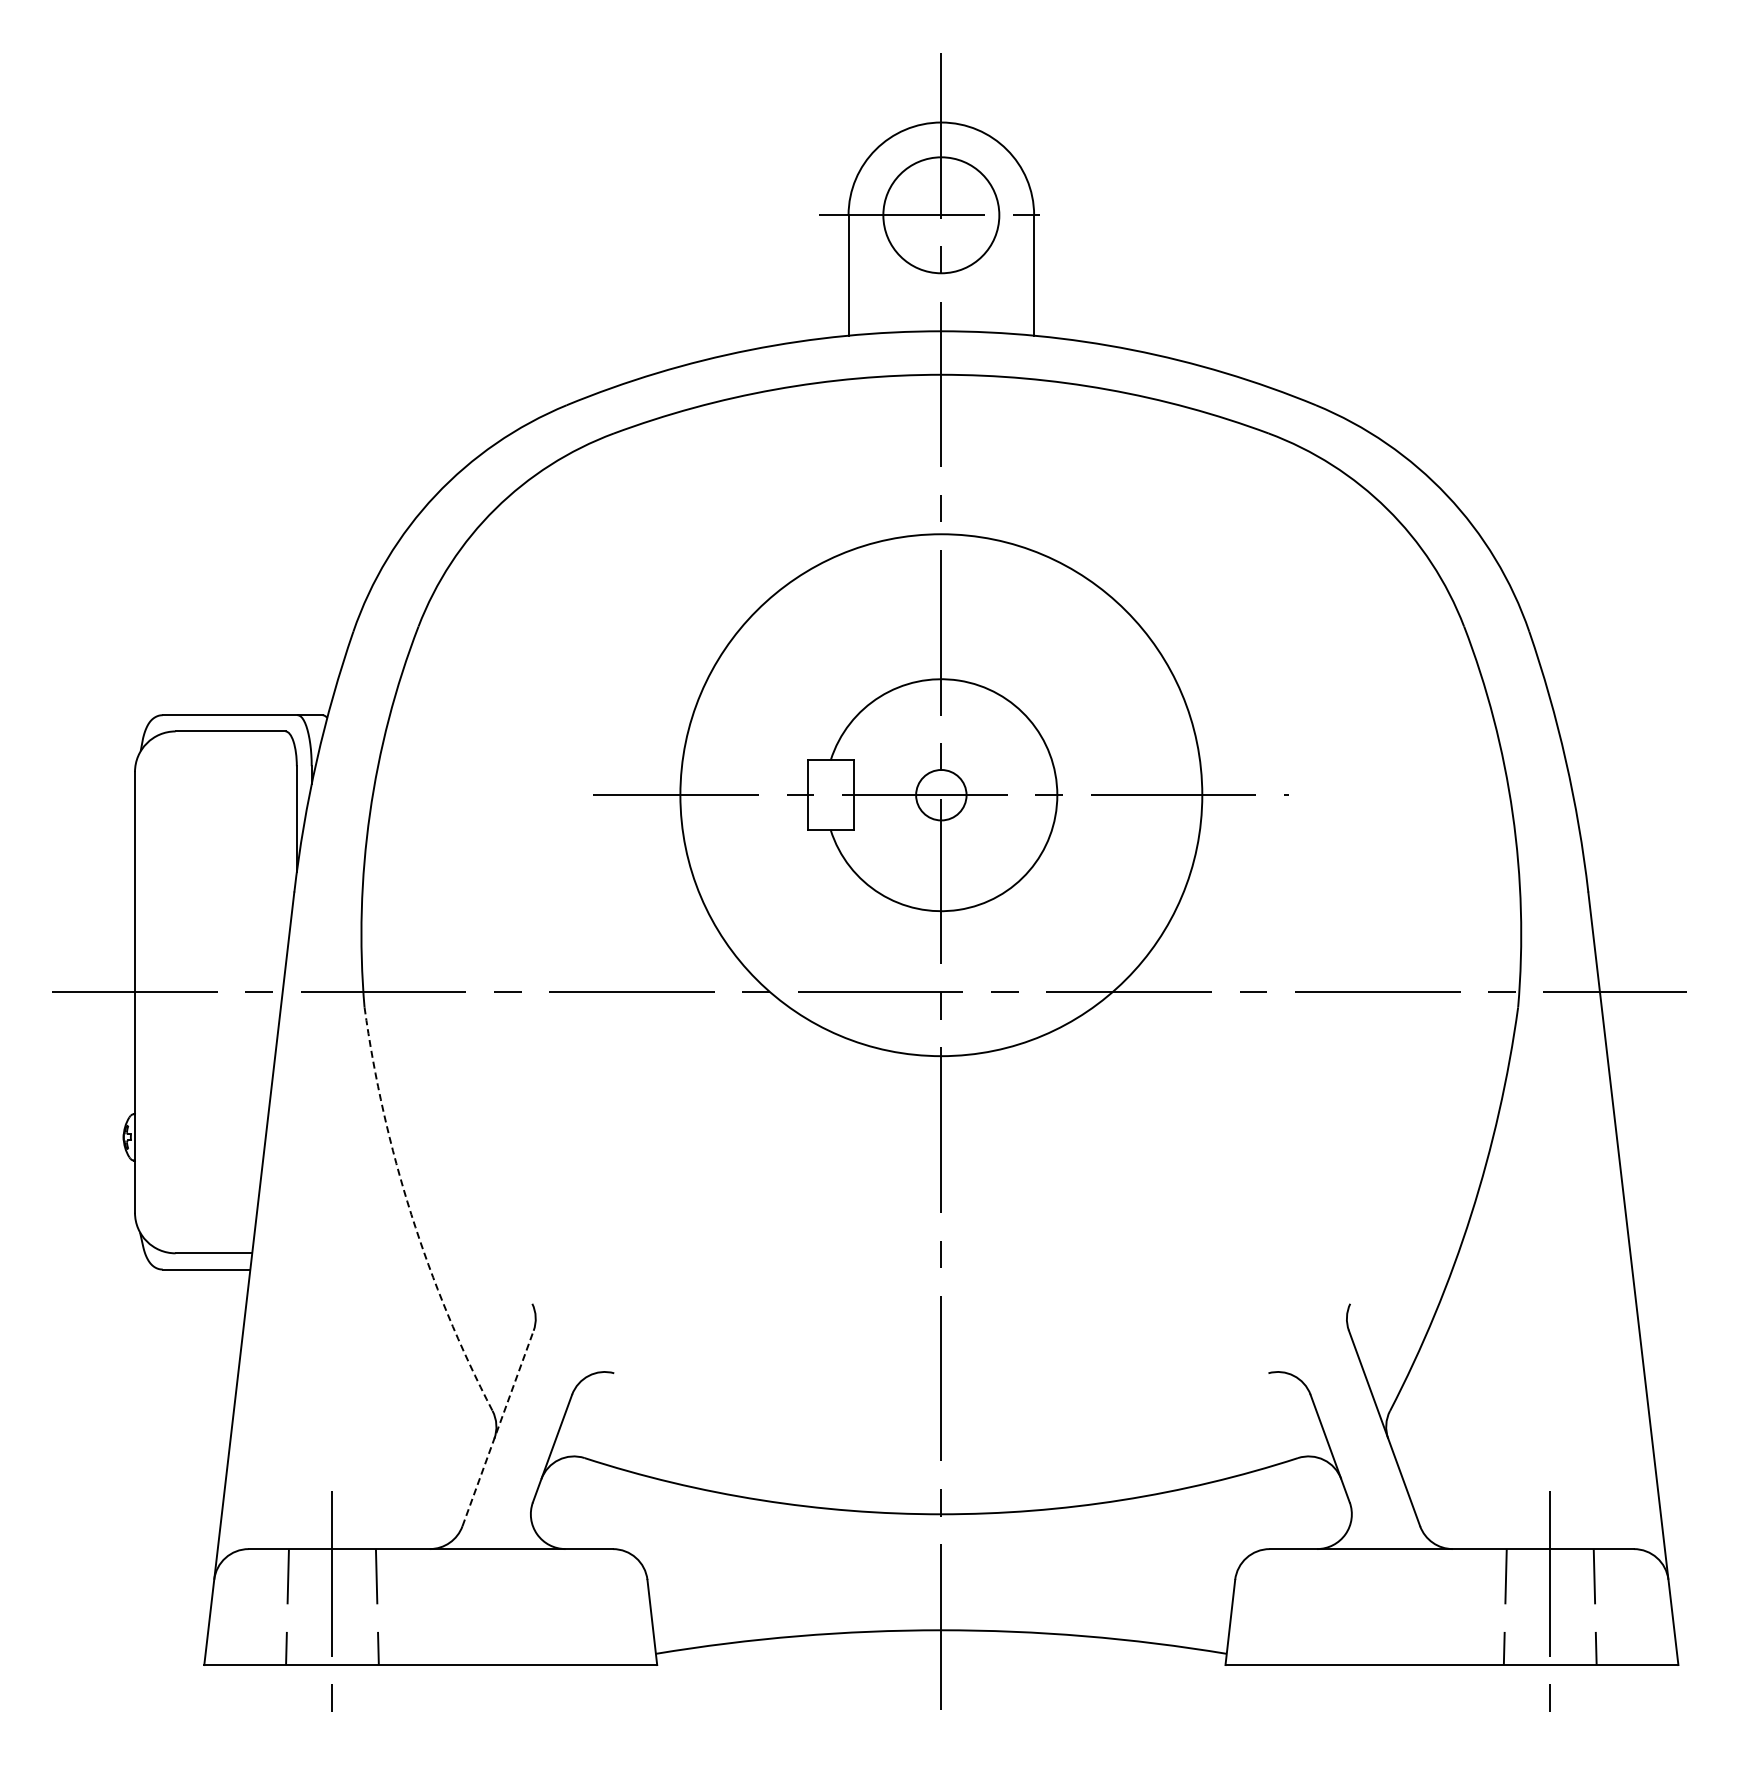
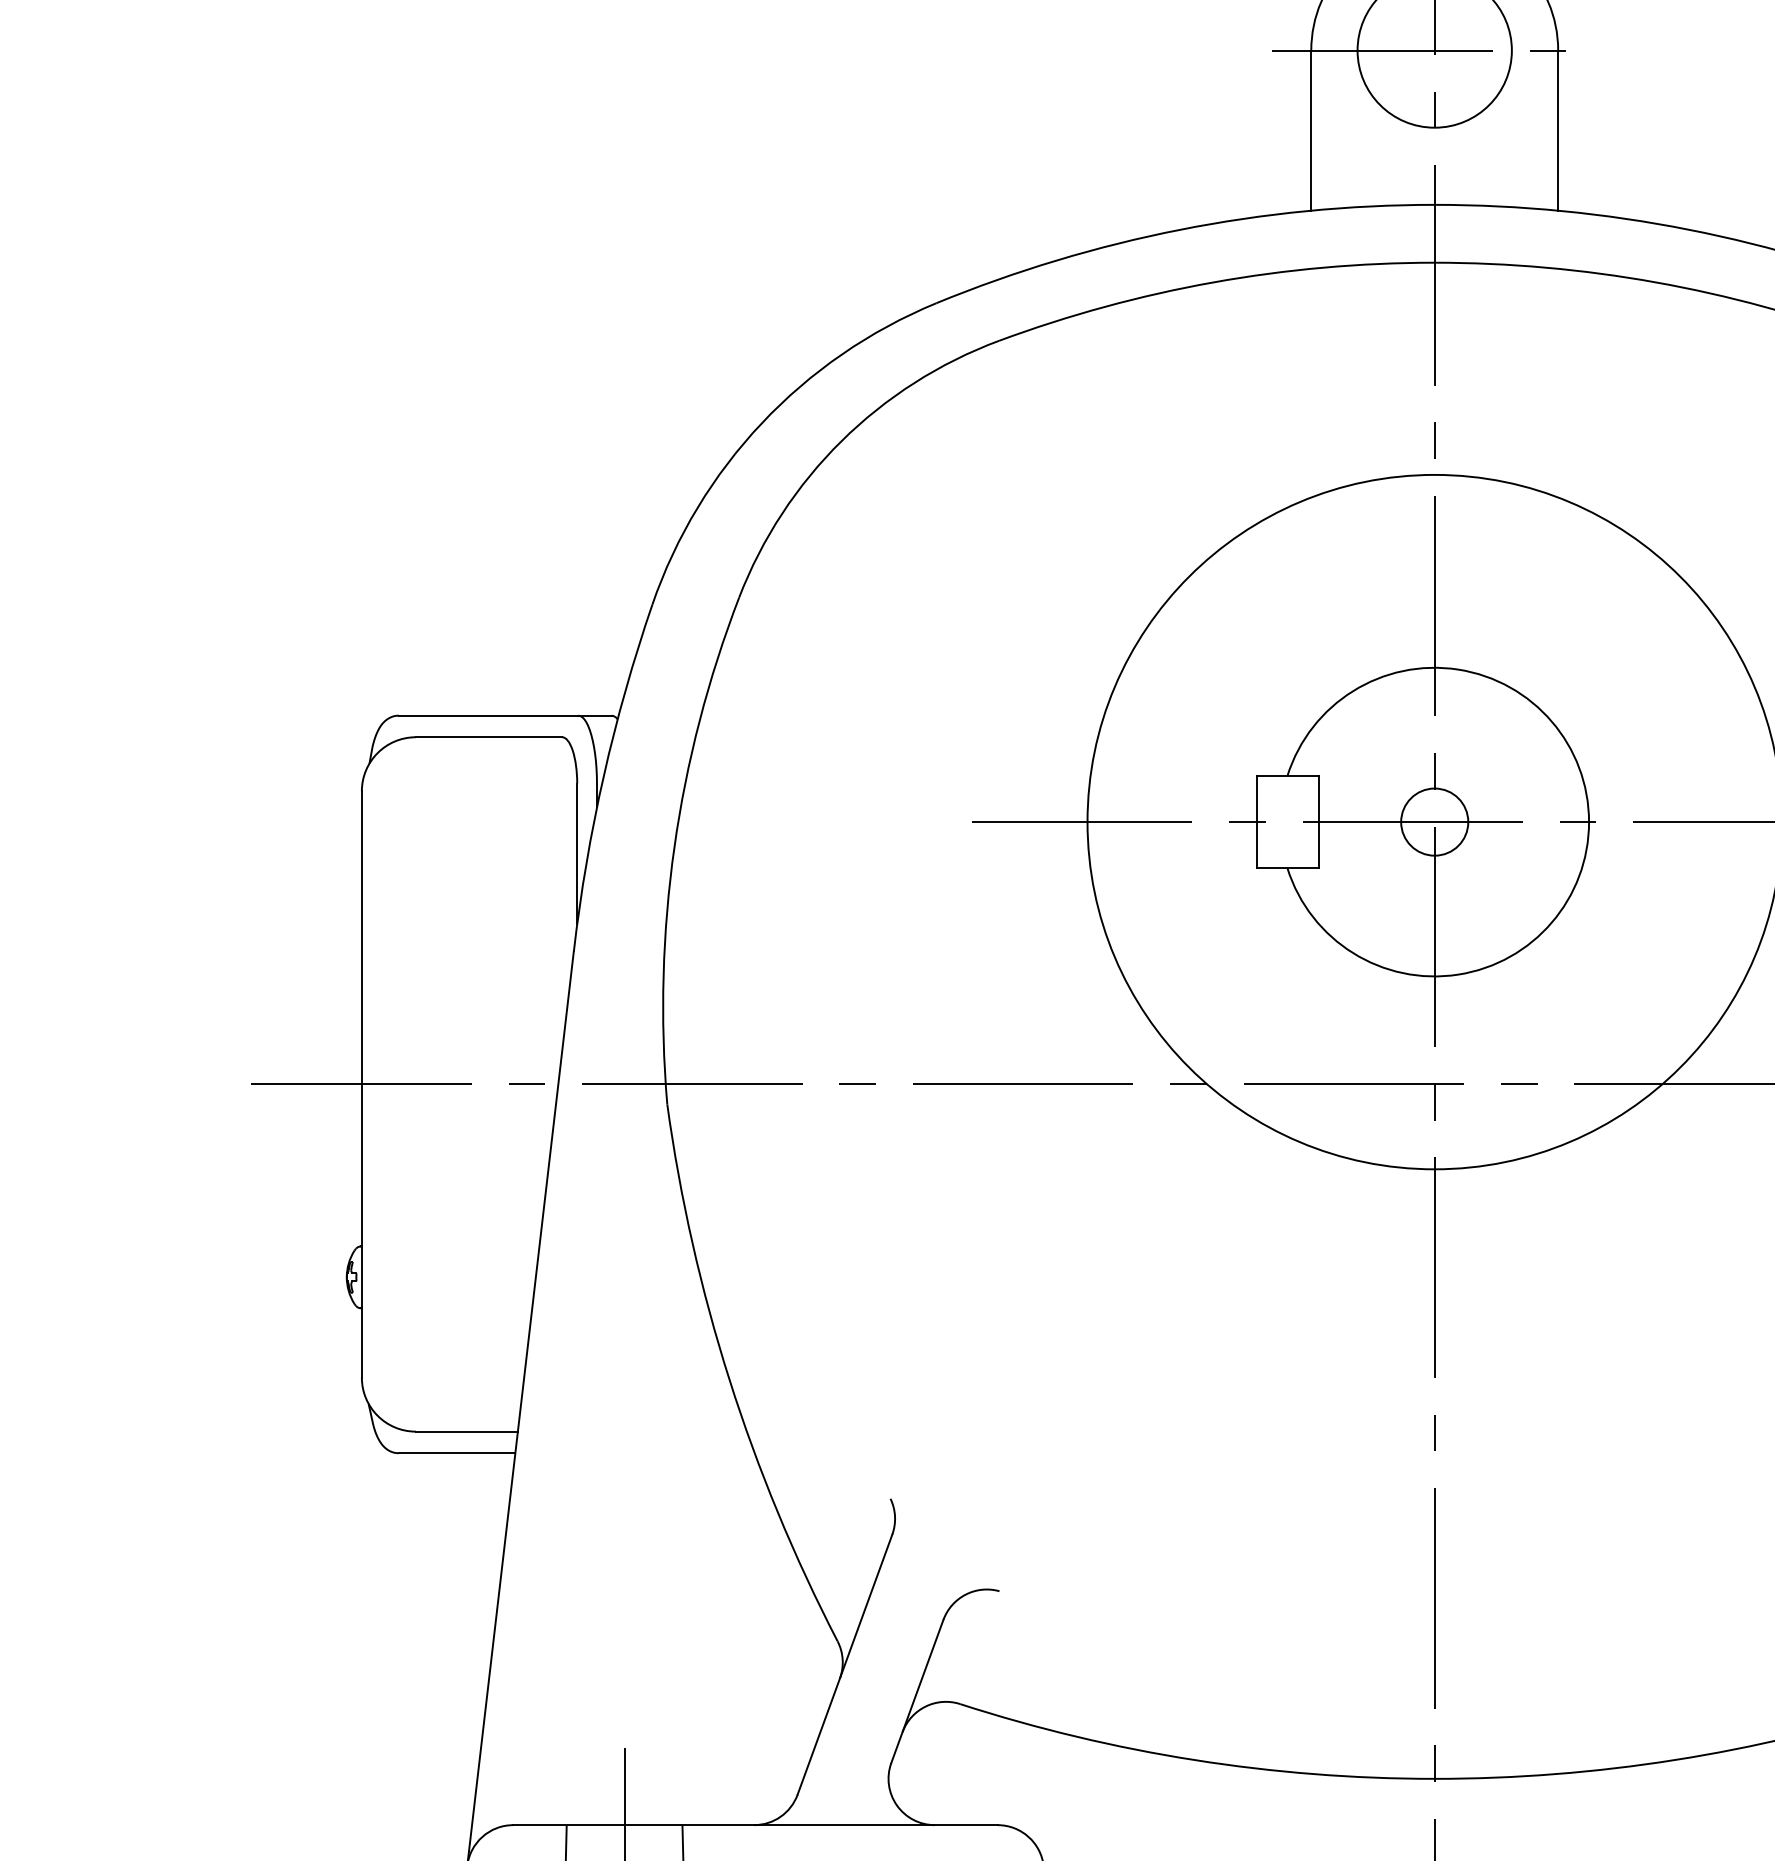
arc: (411, 1214) -> (729, 1379), dashed -> solid
line: (498, 1428) -> (845, 1664), dashed -> solid

